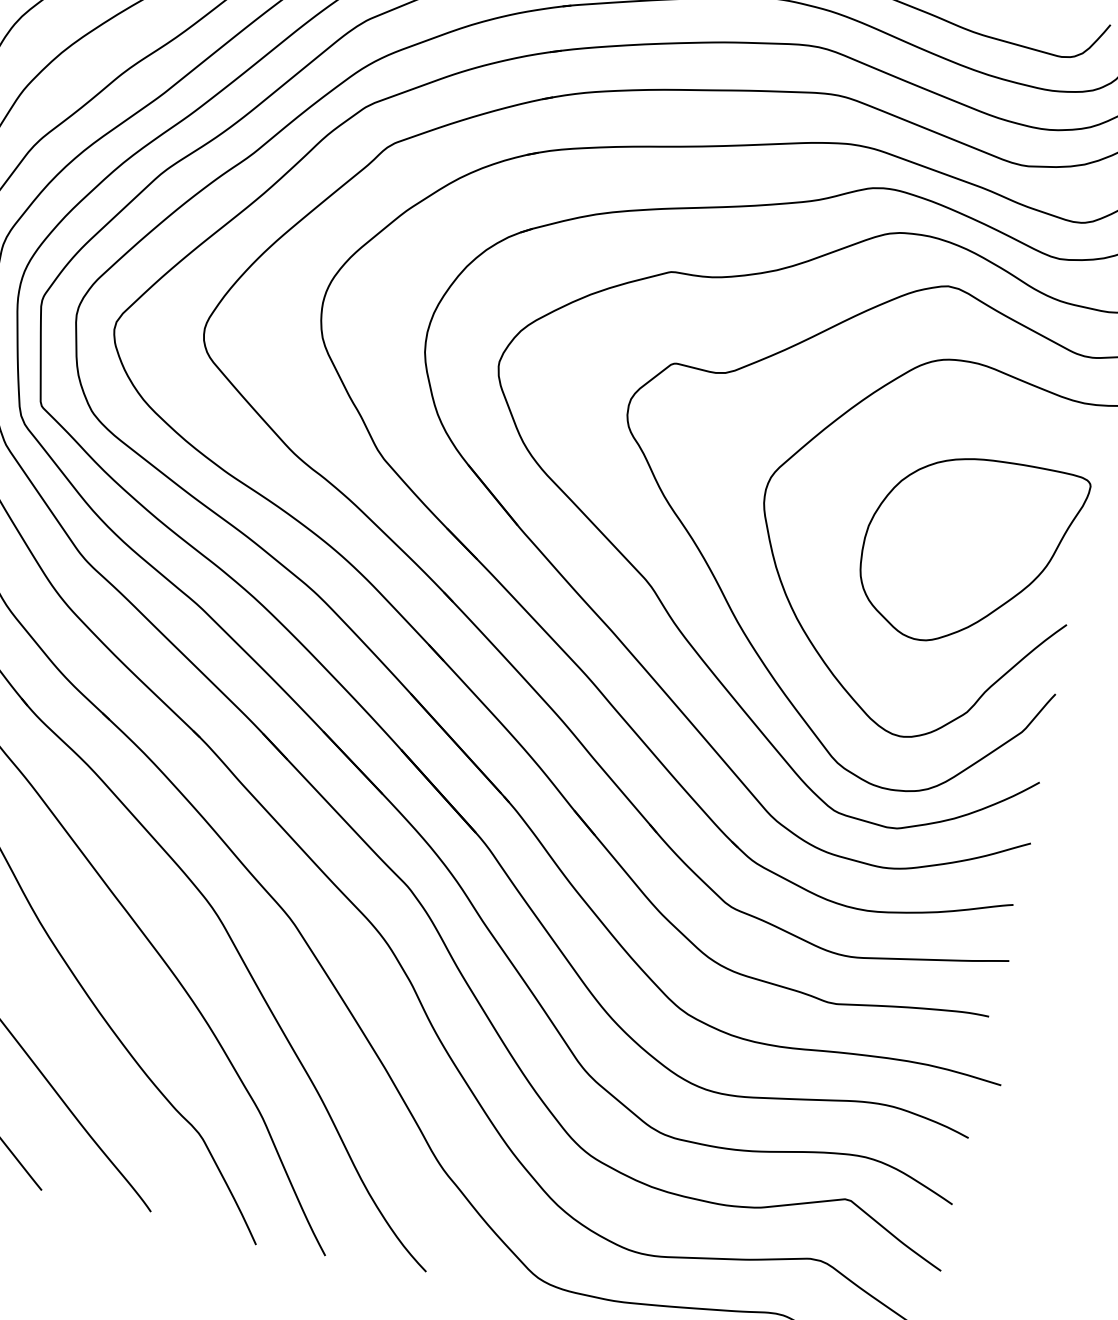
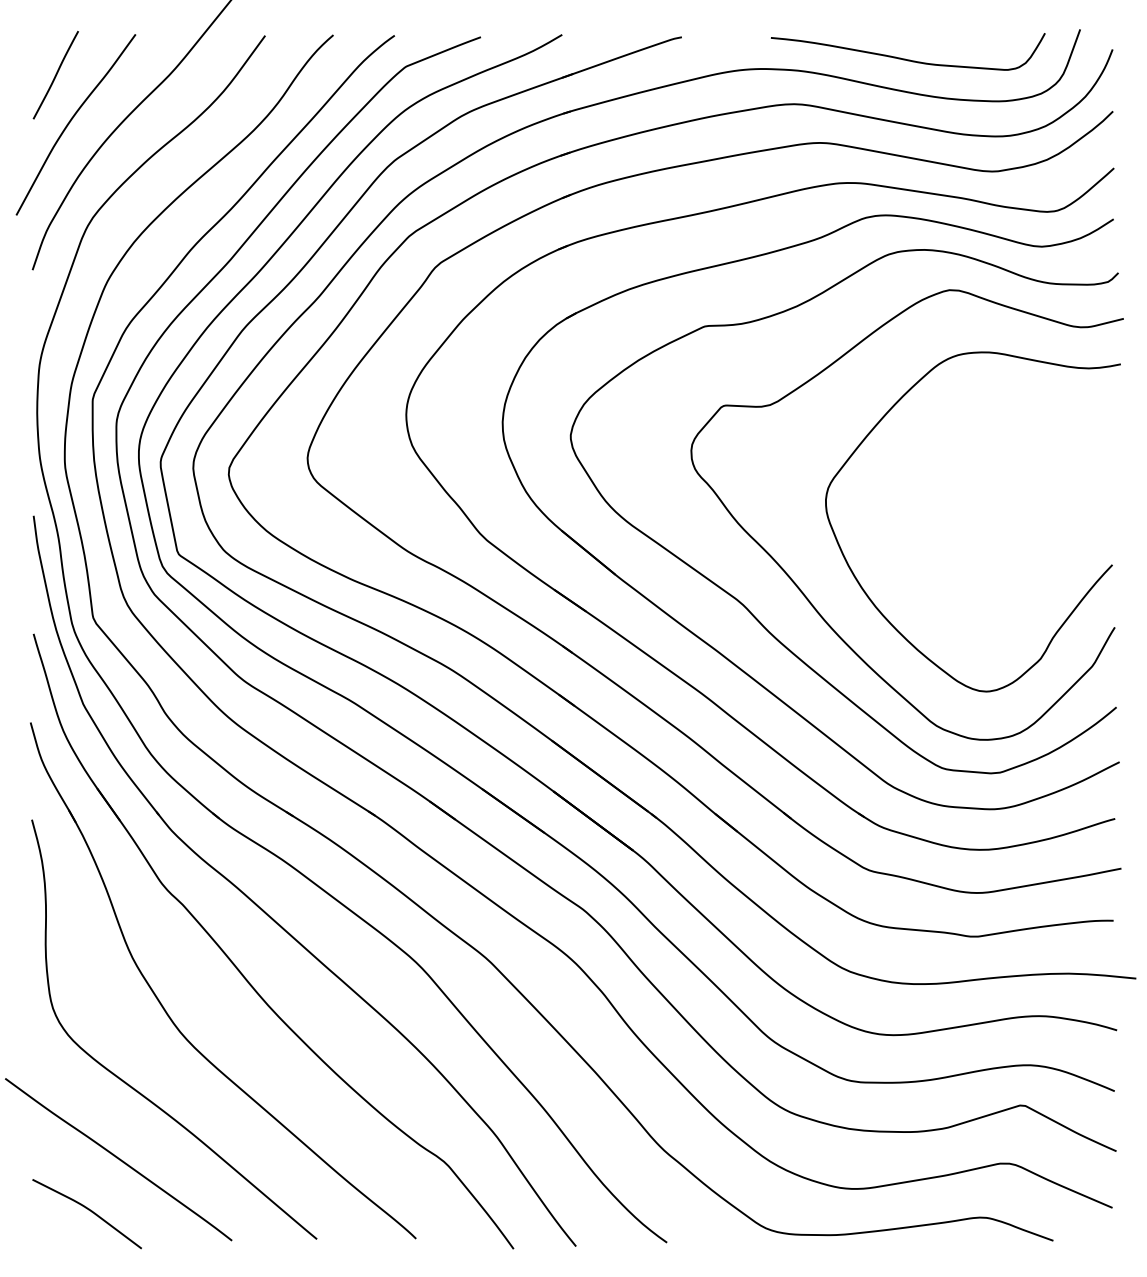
part: (969, 550) -> (1014, 517), removed

